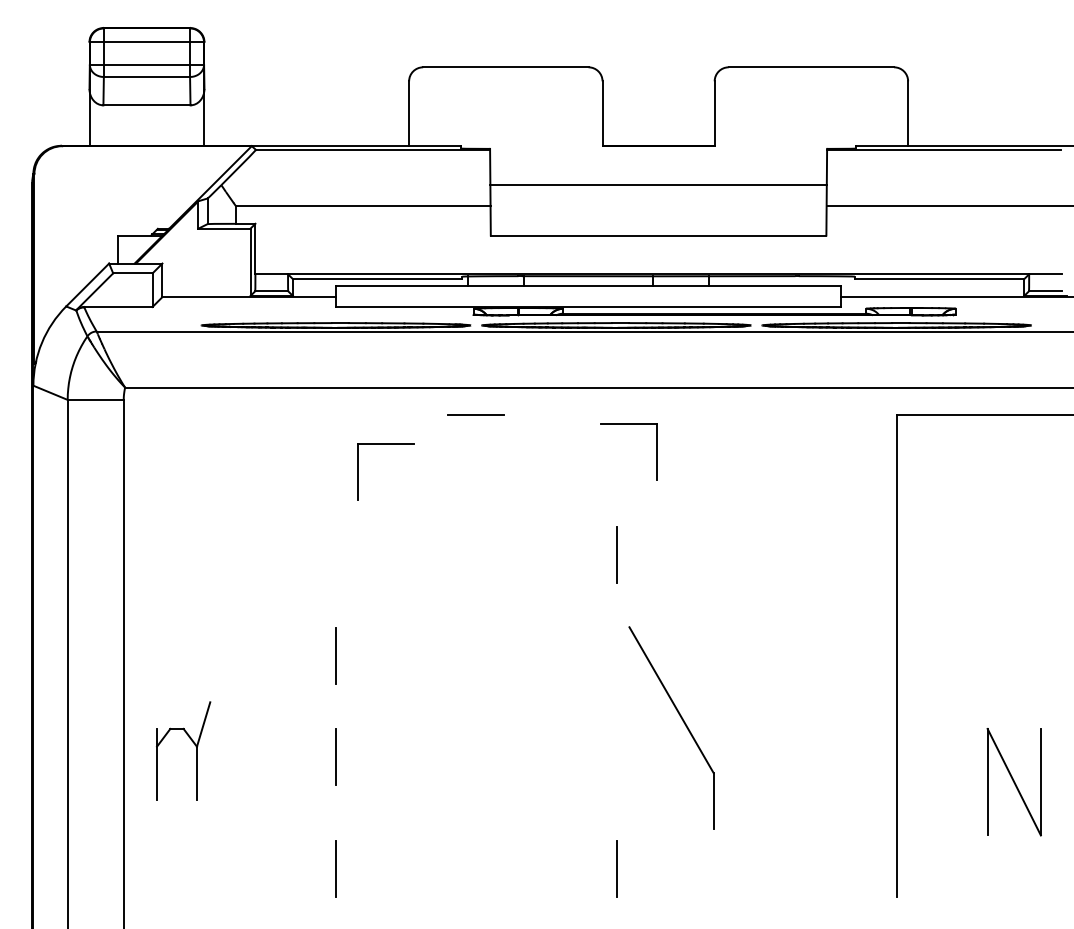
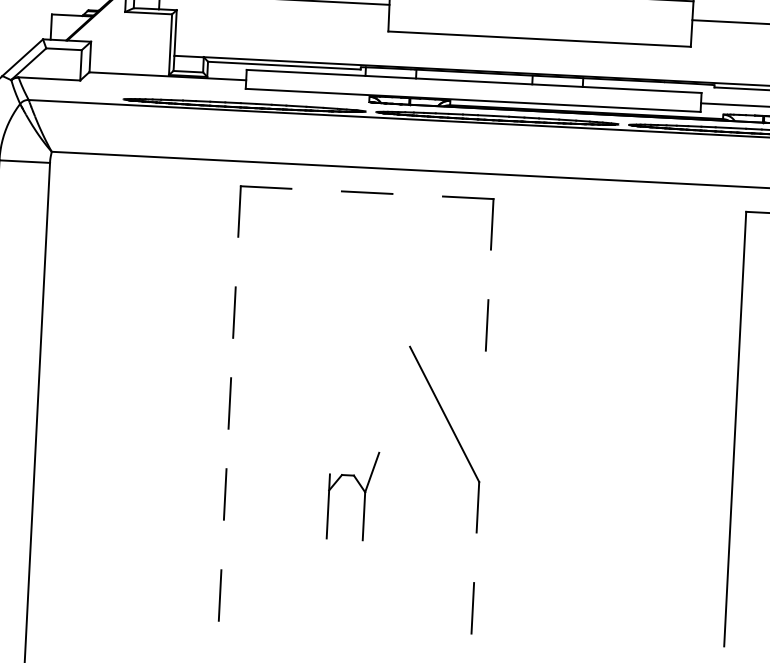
part: (628, 424) -> (468, 198), moved
part: (385, 444) -> (265, 187), moved
line: (335, 554) -> (233, 311), added
part: (682, 721) -> (453, 434), moved
part: (191, 741) -> (360, 487), moved

